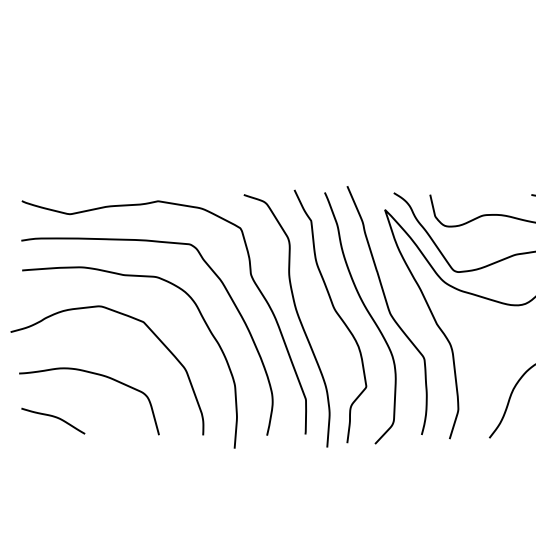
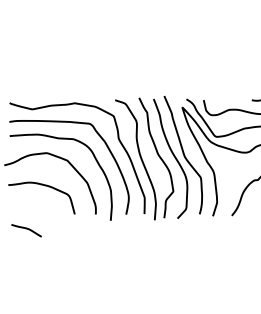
curve: (53, 418) -> (26, 229), moved

